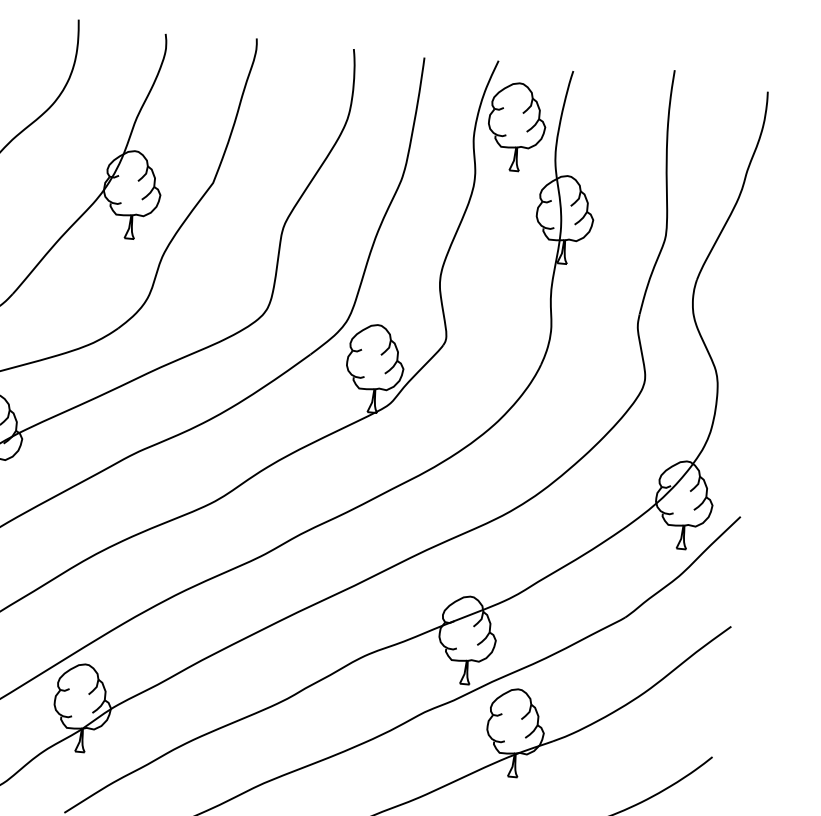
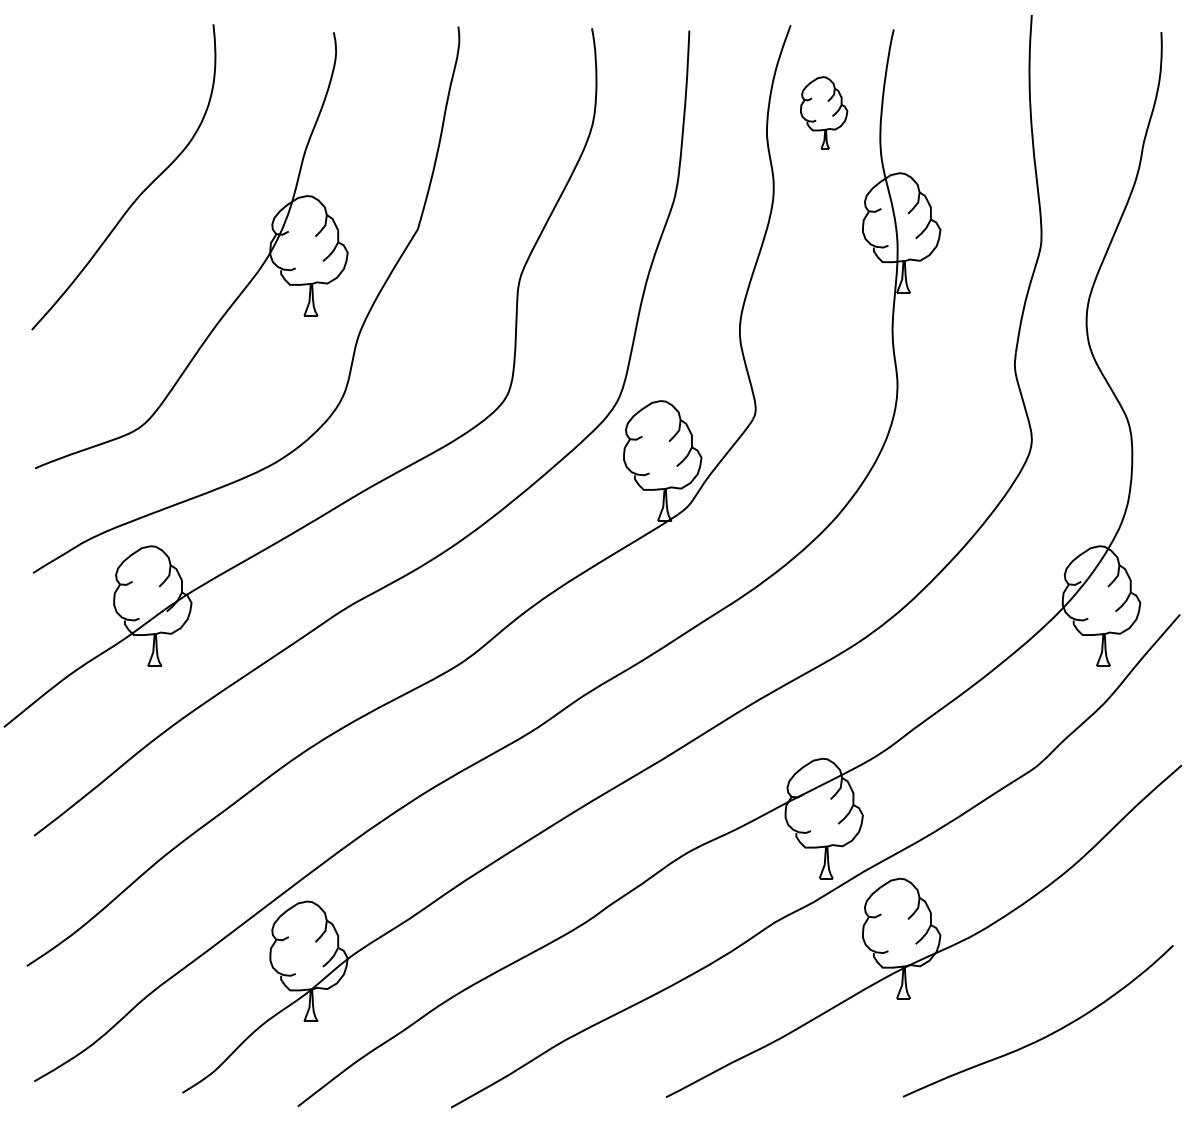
part: (516, 126) -> (823, 112), size x0.6

